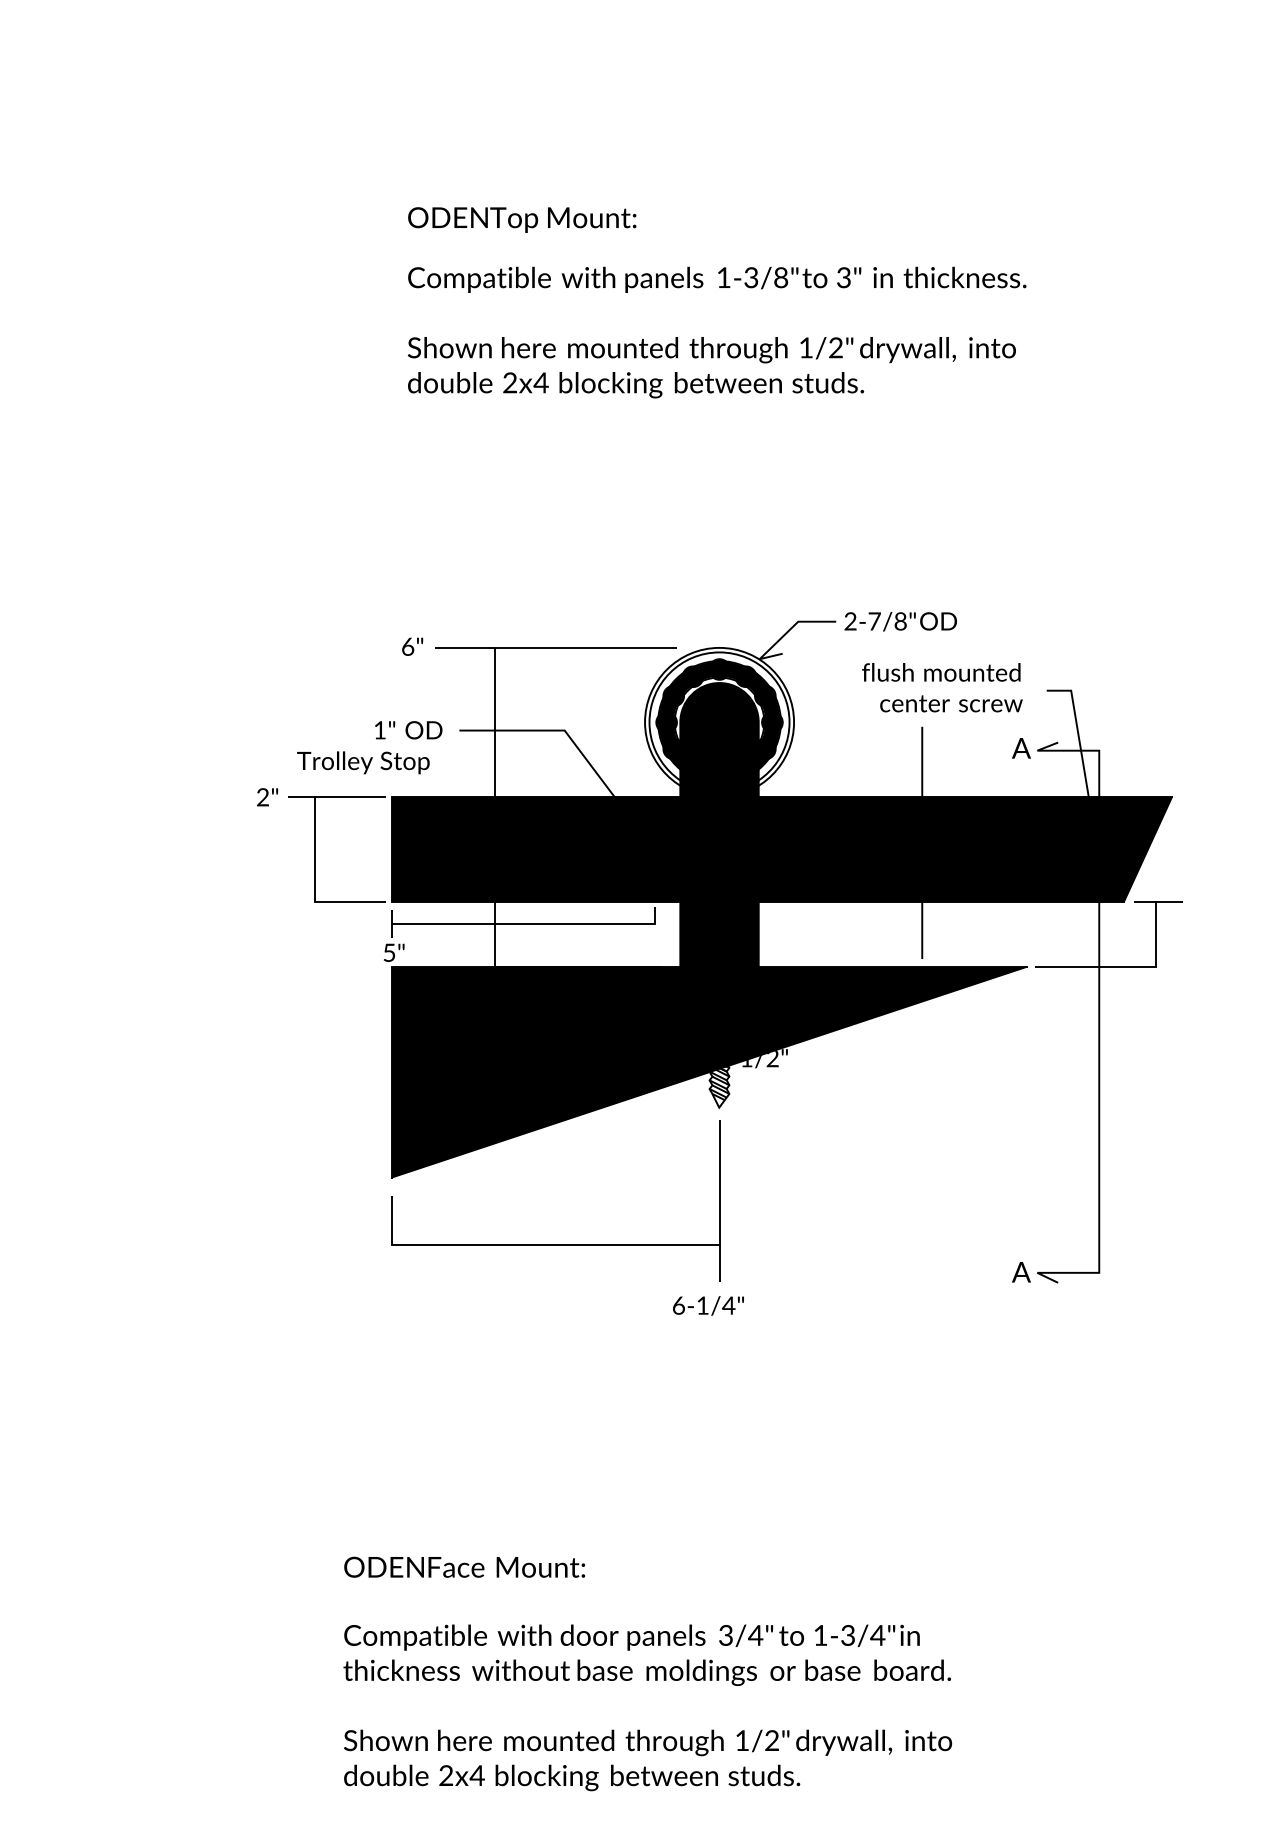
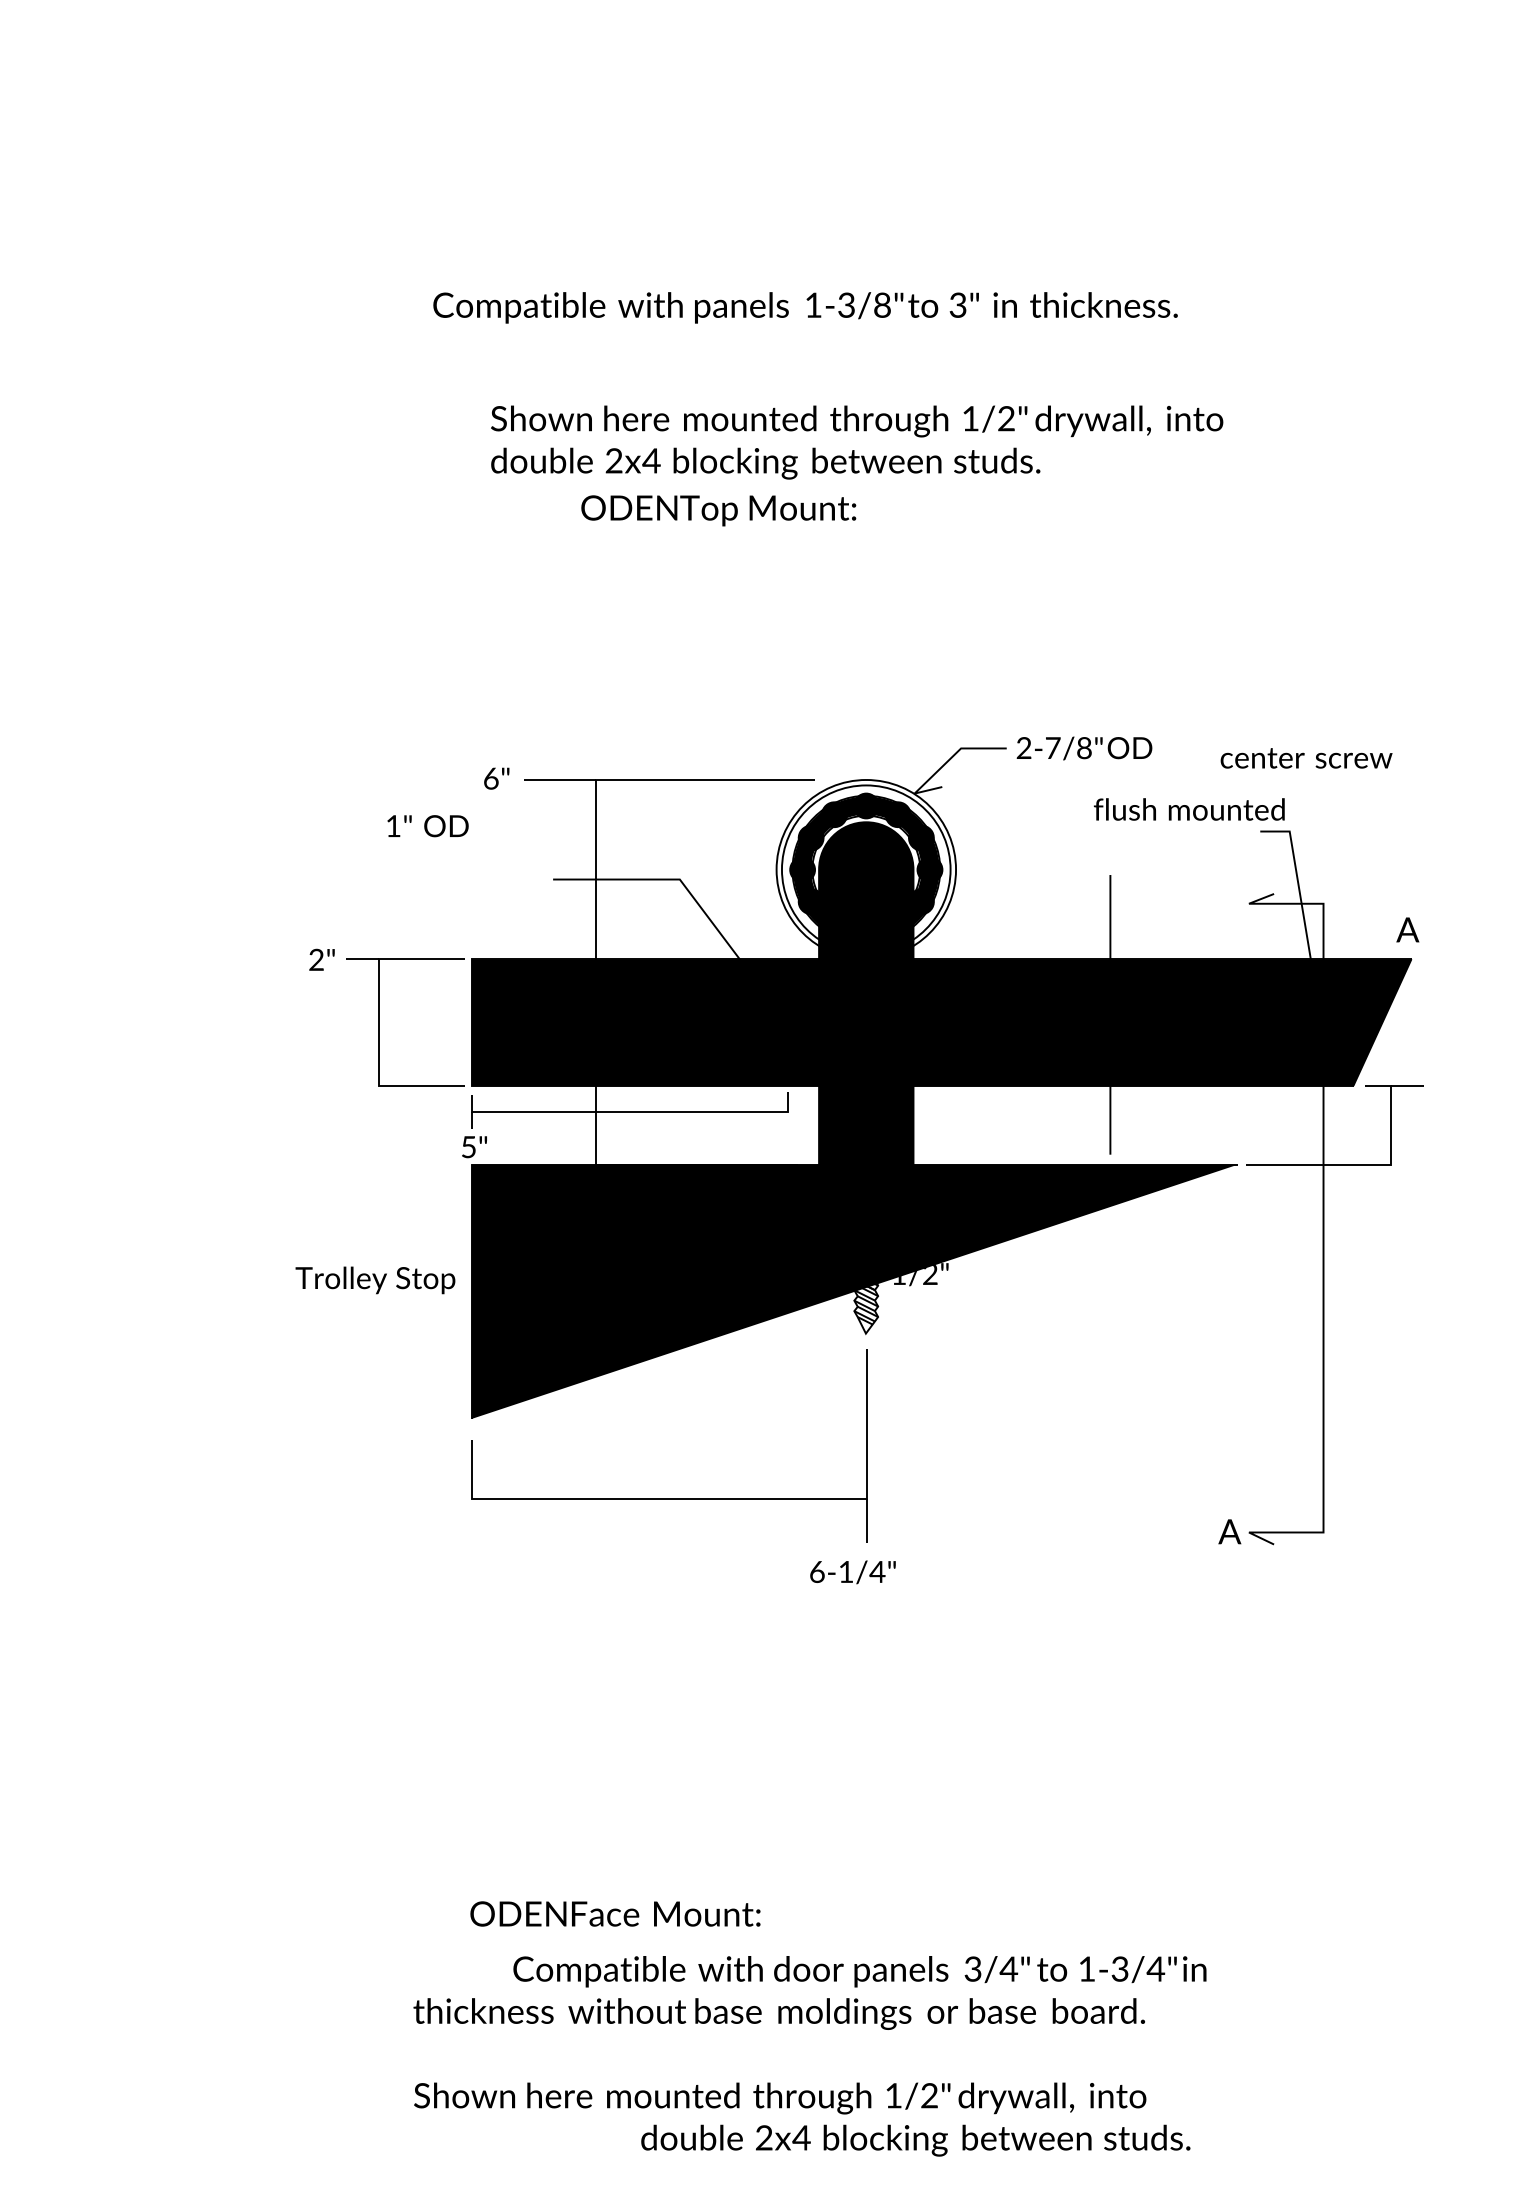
text: (522, 219) -> (718, 510), moved
text: (717, 279) -> (805, 307), moved
text: (941, 672) -> (1189, 809), moved
text: (951, 703) -> (1306, 758), moved
text: (408, 730) -> (427, 826), moved
text: (1021, 747) -> (1407, 929), moved
text: (363, 762) -> (375, 1280), moved
text: (464, 1566) -> (615, 1913), moved
text: (631, 1637) -> (859, 1971), moved
text: (571, 1777) -> (915, 2140), moved

